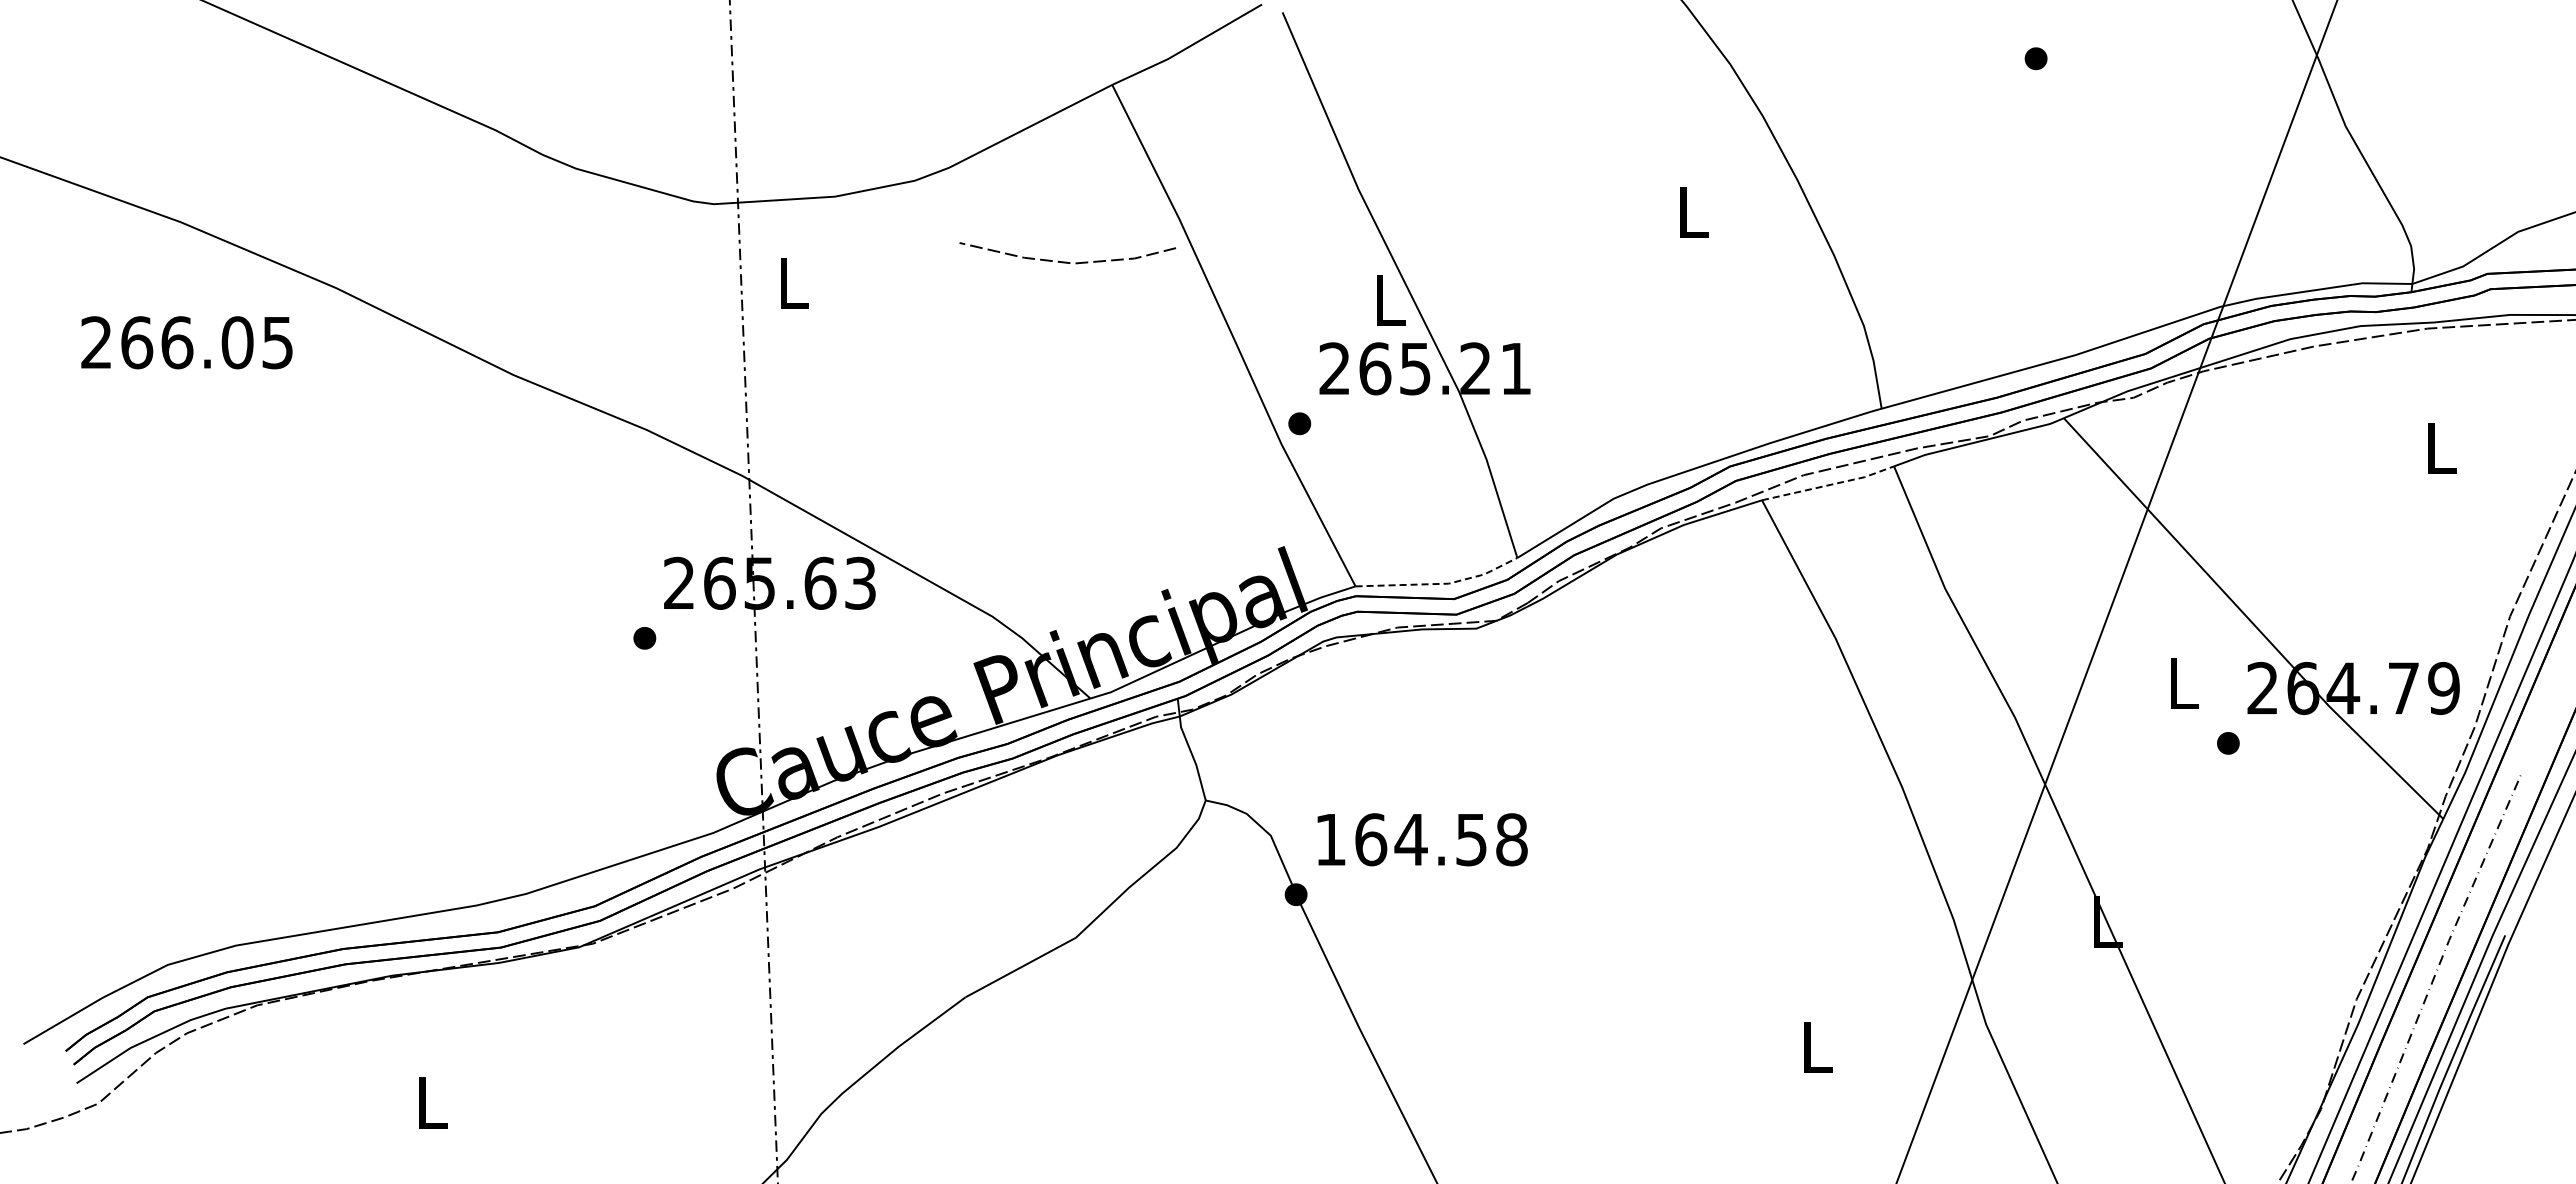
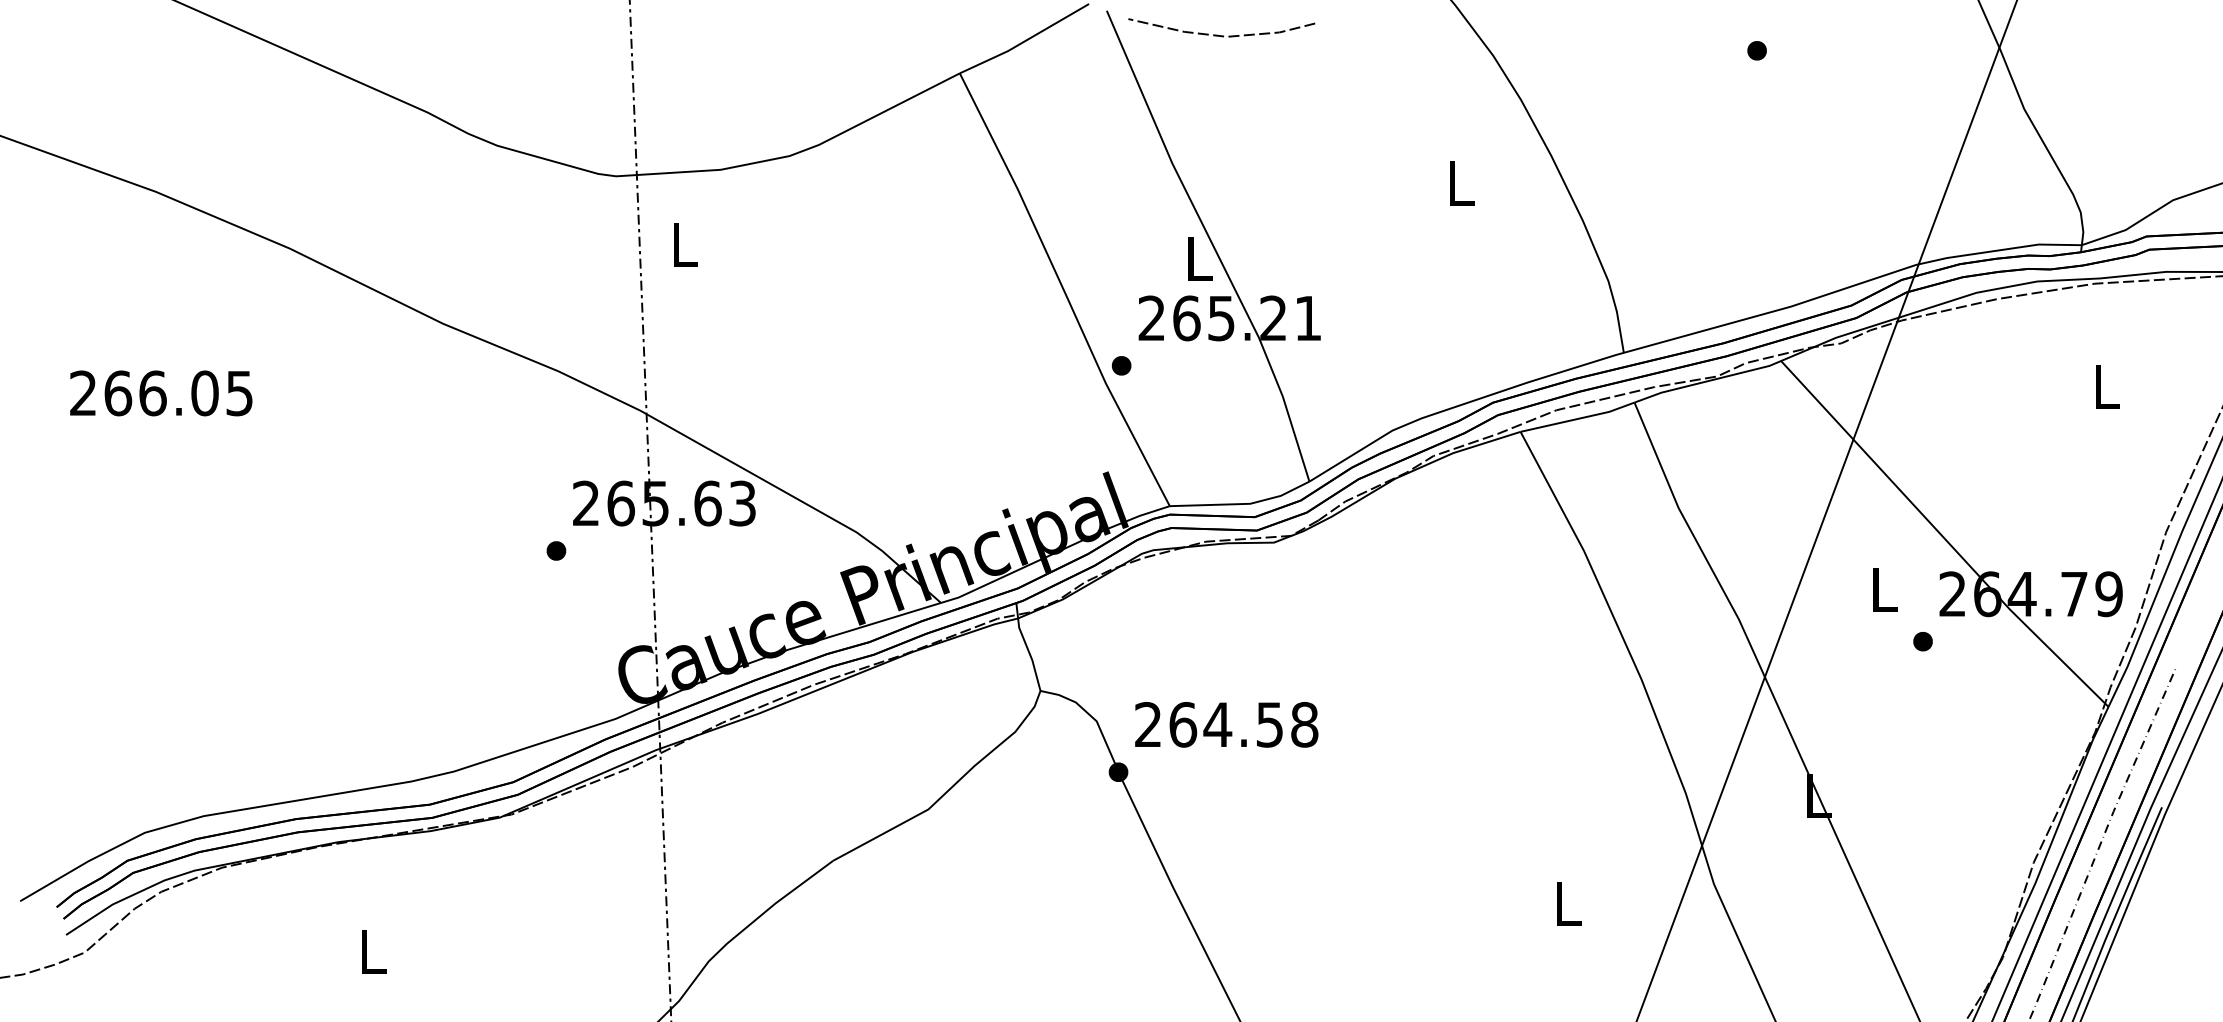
line: (1067, 261) -> (1221, 35), moved
text: (186, 342) -> (160, 393), moved
line: (1829, 485) -> (1578, 419), dashed -> solid
line: (1439, 583) -> (1242, 503), dashed -> solid
text: (1330, 839) -> (1148, 724), 164.58 -> 264.58

